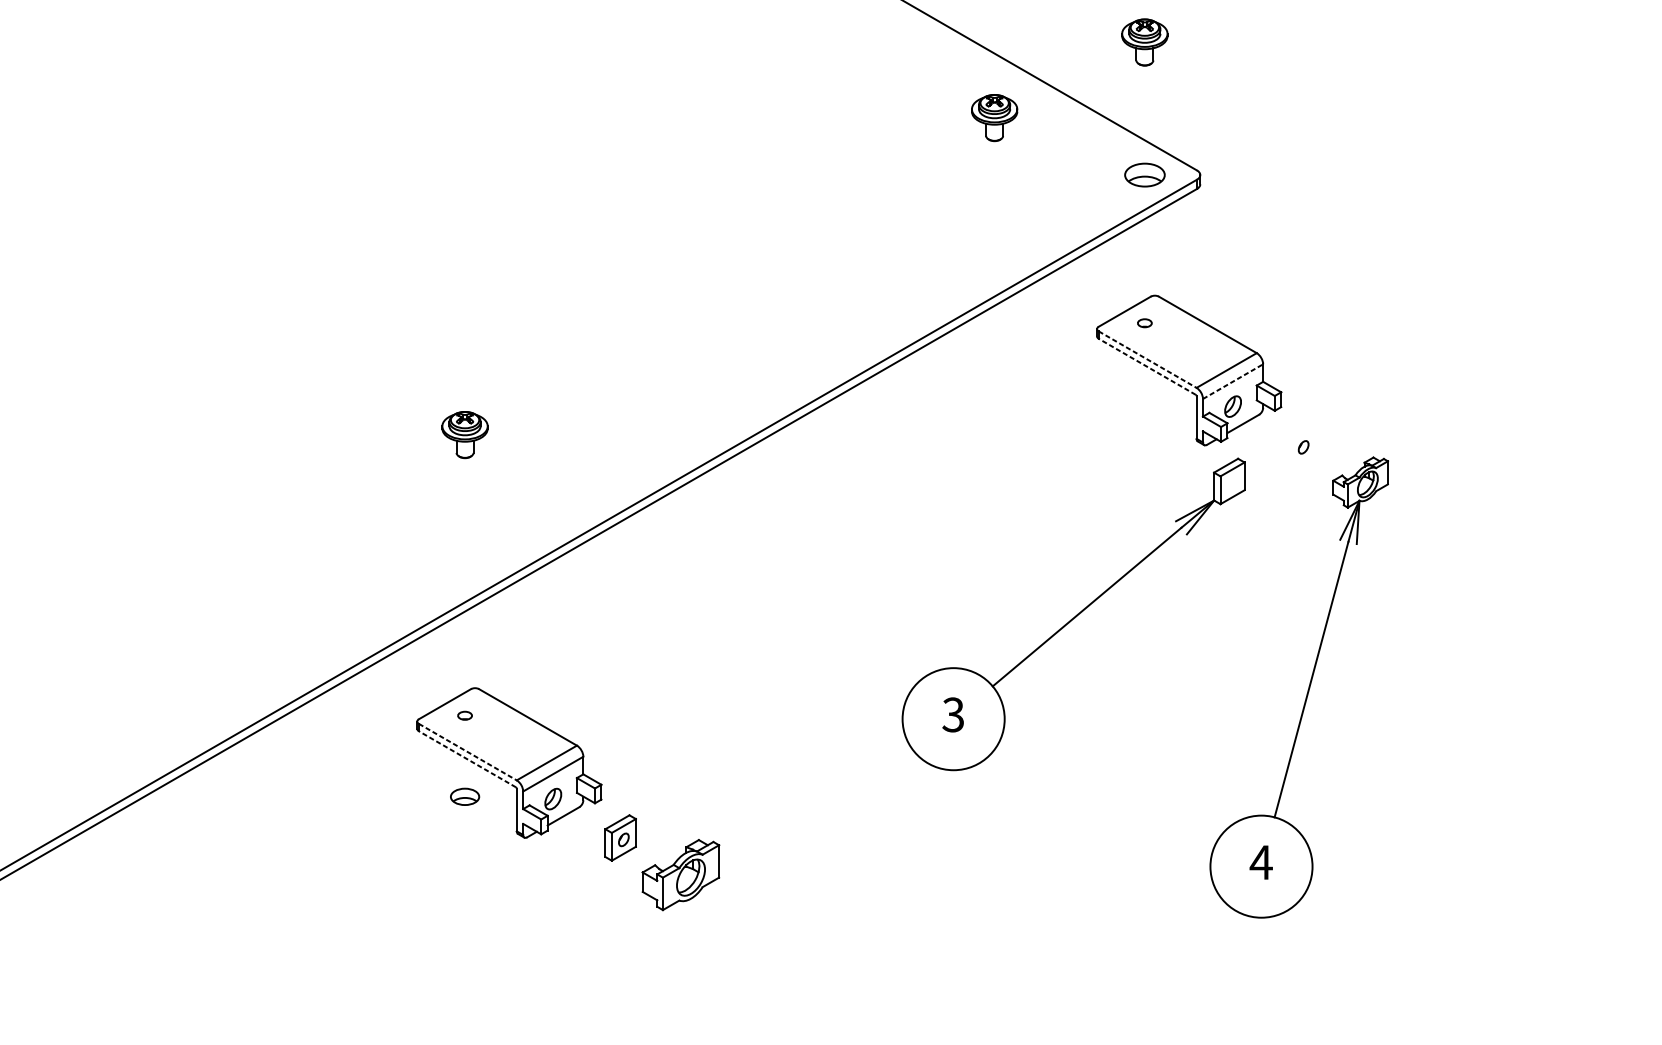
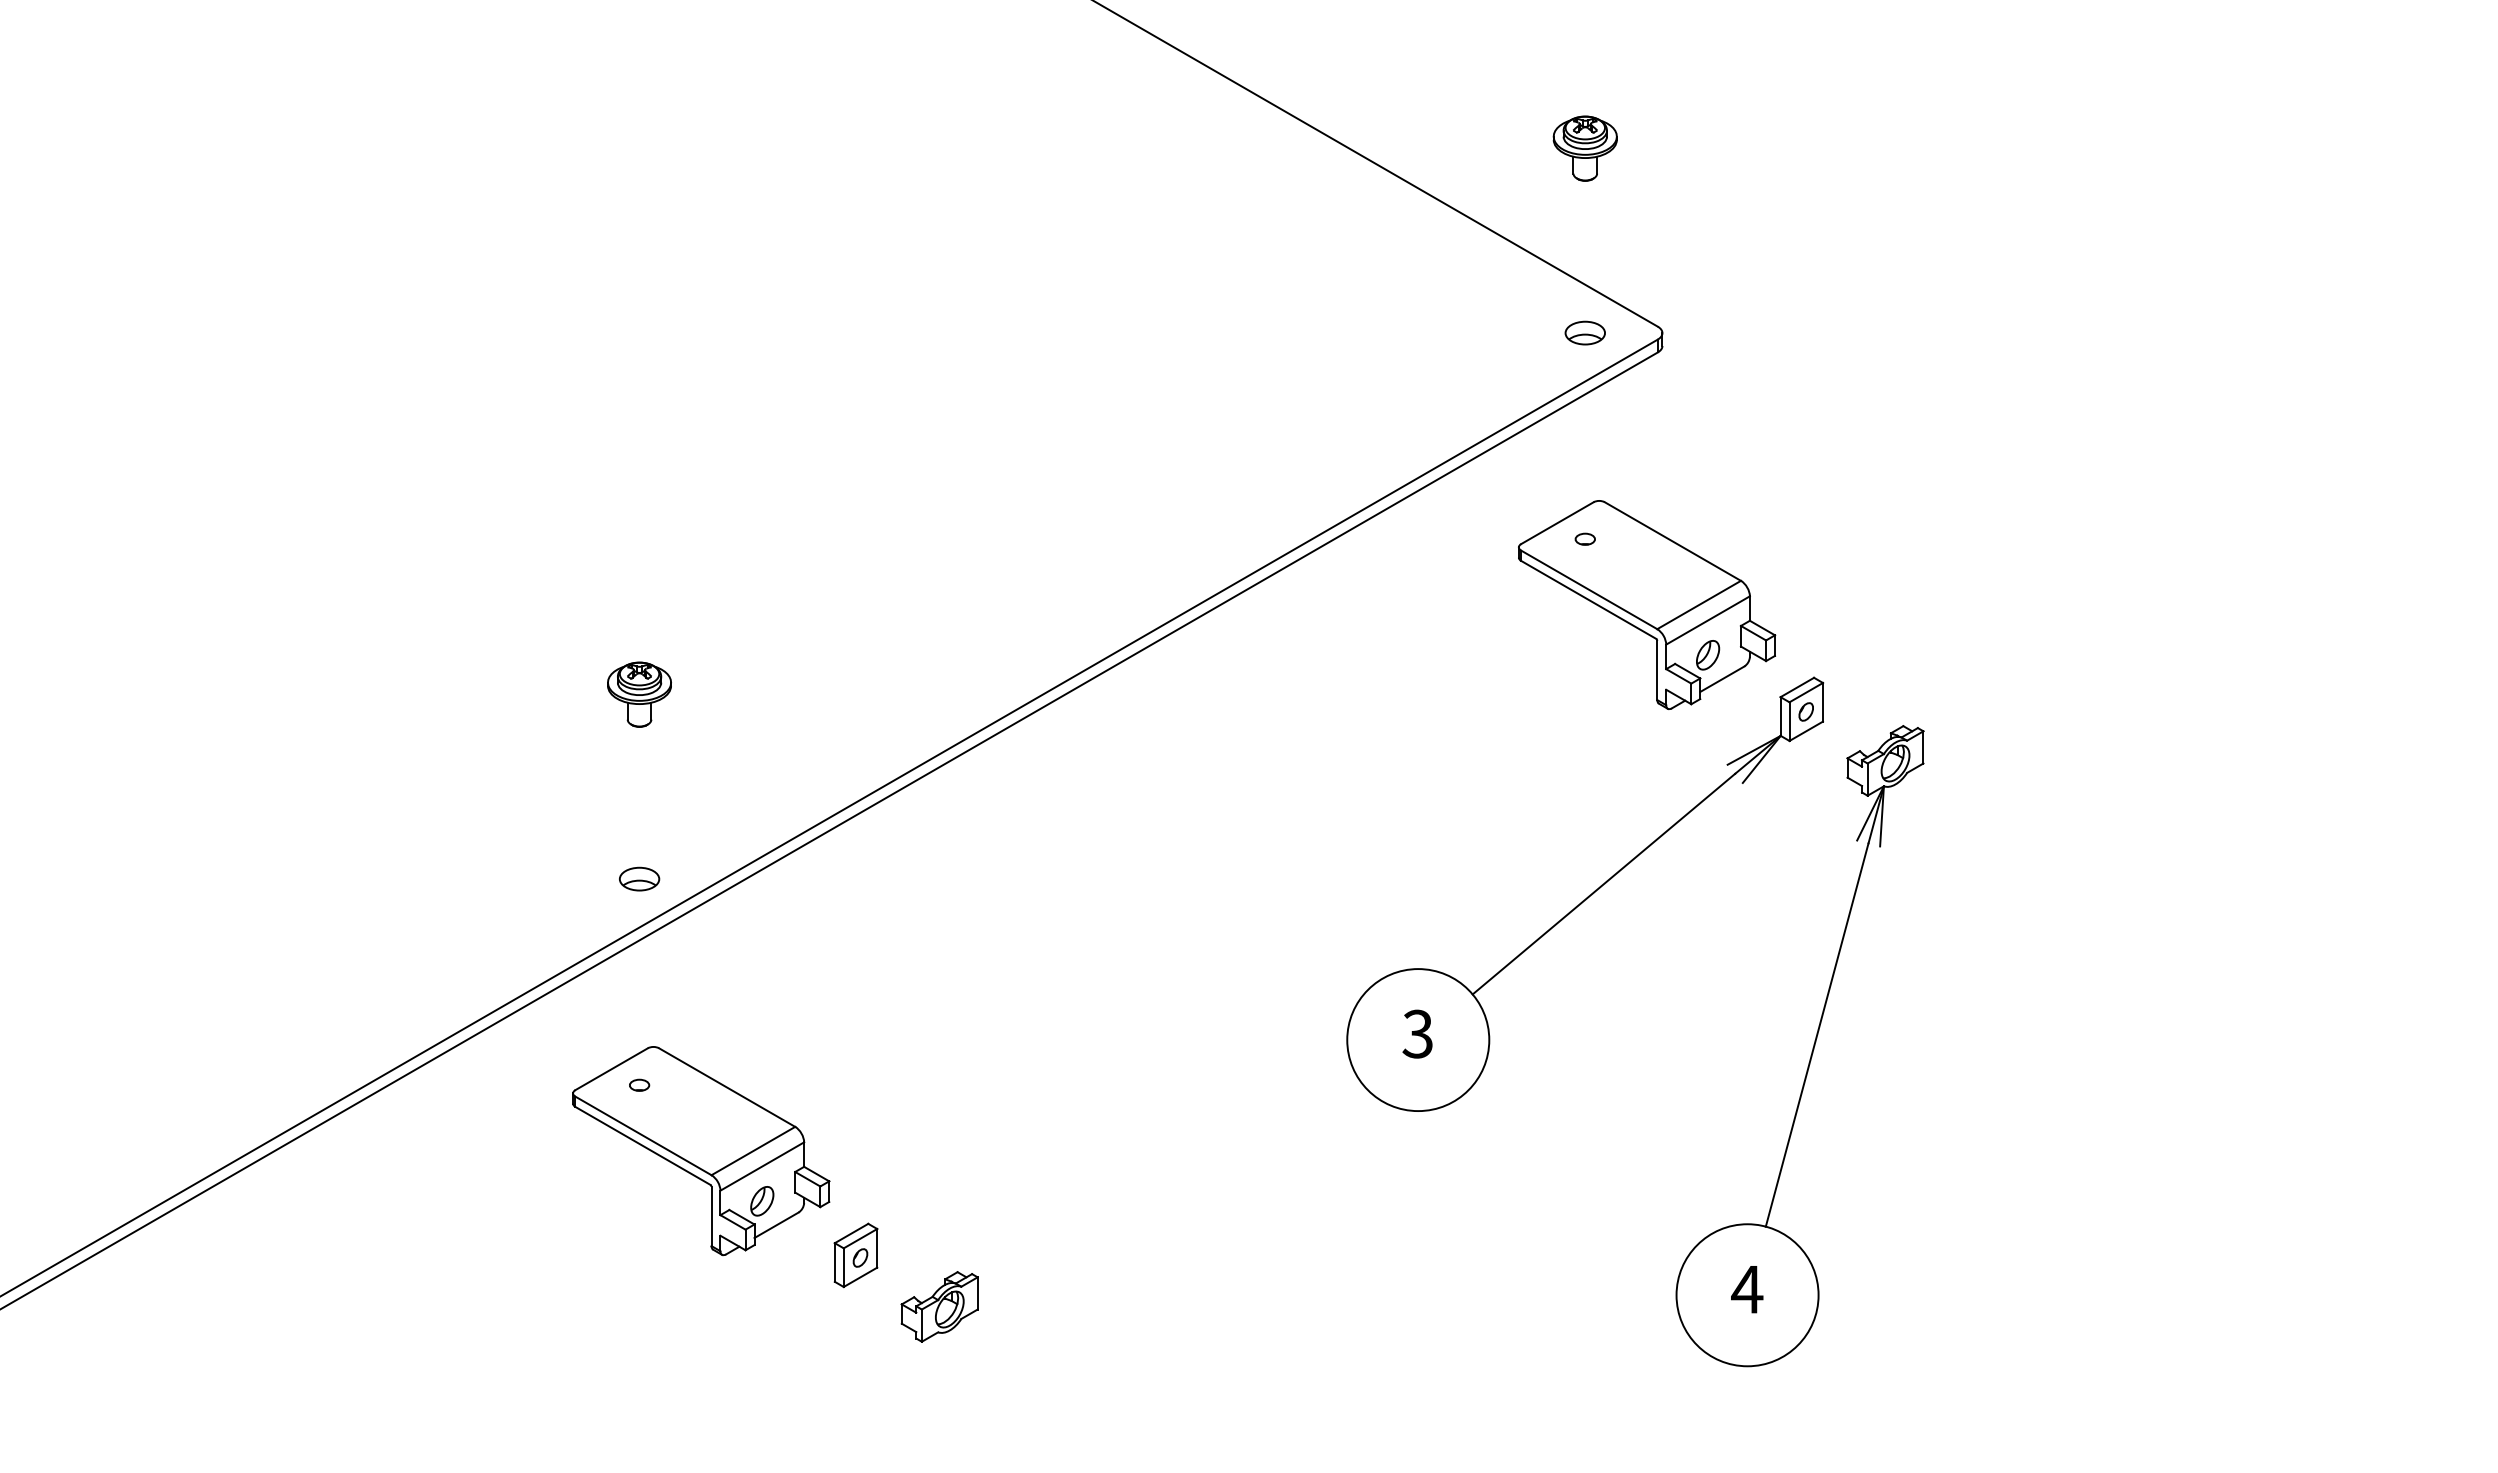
part: (994, 117) -> (1375, 253), removed
part: (1144, 174) -> (1584, 332), size x0.71
line: (1147, 359) -> (1589, 589), dashed -> solid
line: (1147, 366) -> (1588, 599), dashed -> solid
line: (1233, 381) -> (1708, 620), dashed -> solid
part: (1073, 613) -> (1585, 893), moved
line: (467, 751) -> (643, 1135), dashed -> solid
line: (467, 759) -> (642, 1145), dashed -> solid
part: (465, 796) -> (639, 878), moved
part: (680, 874) -> (939, 1306), size x0.71

